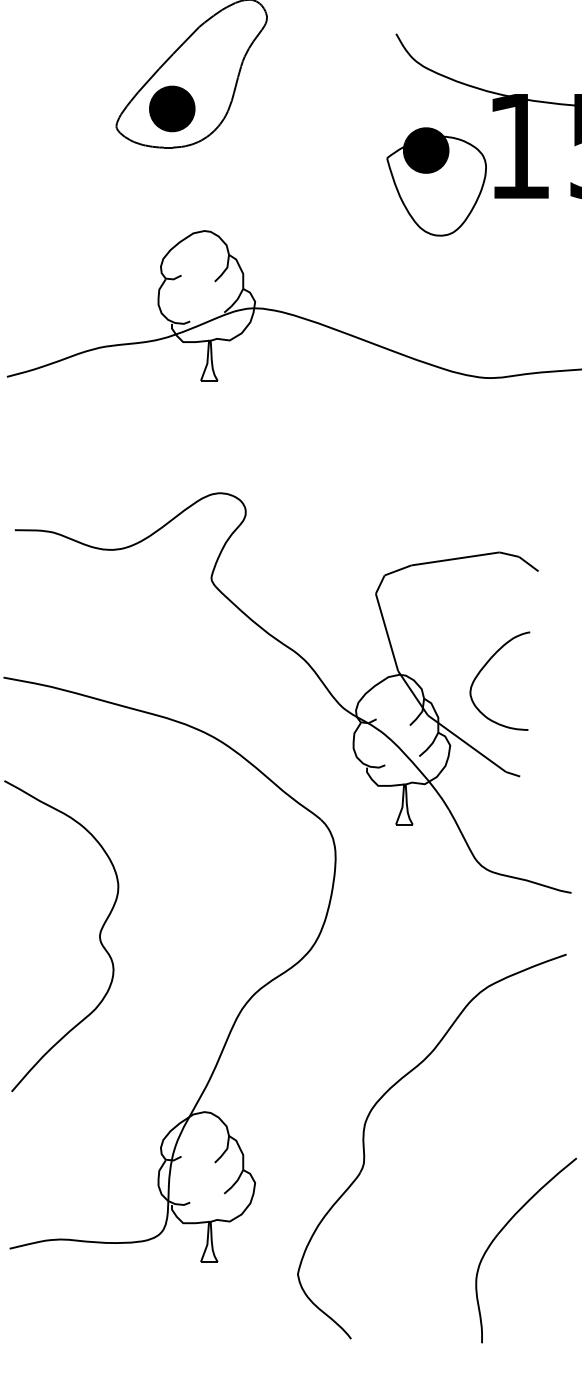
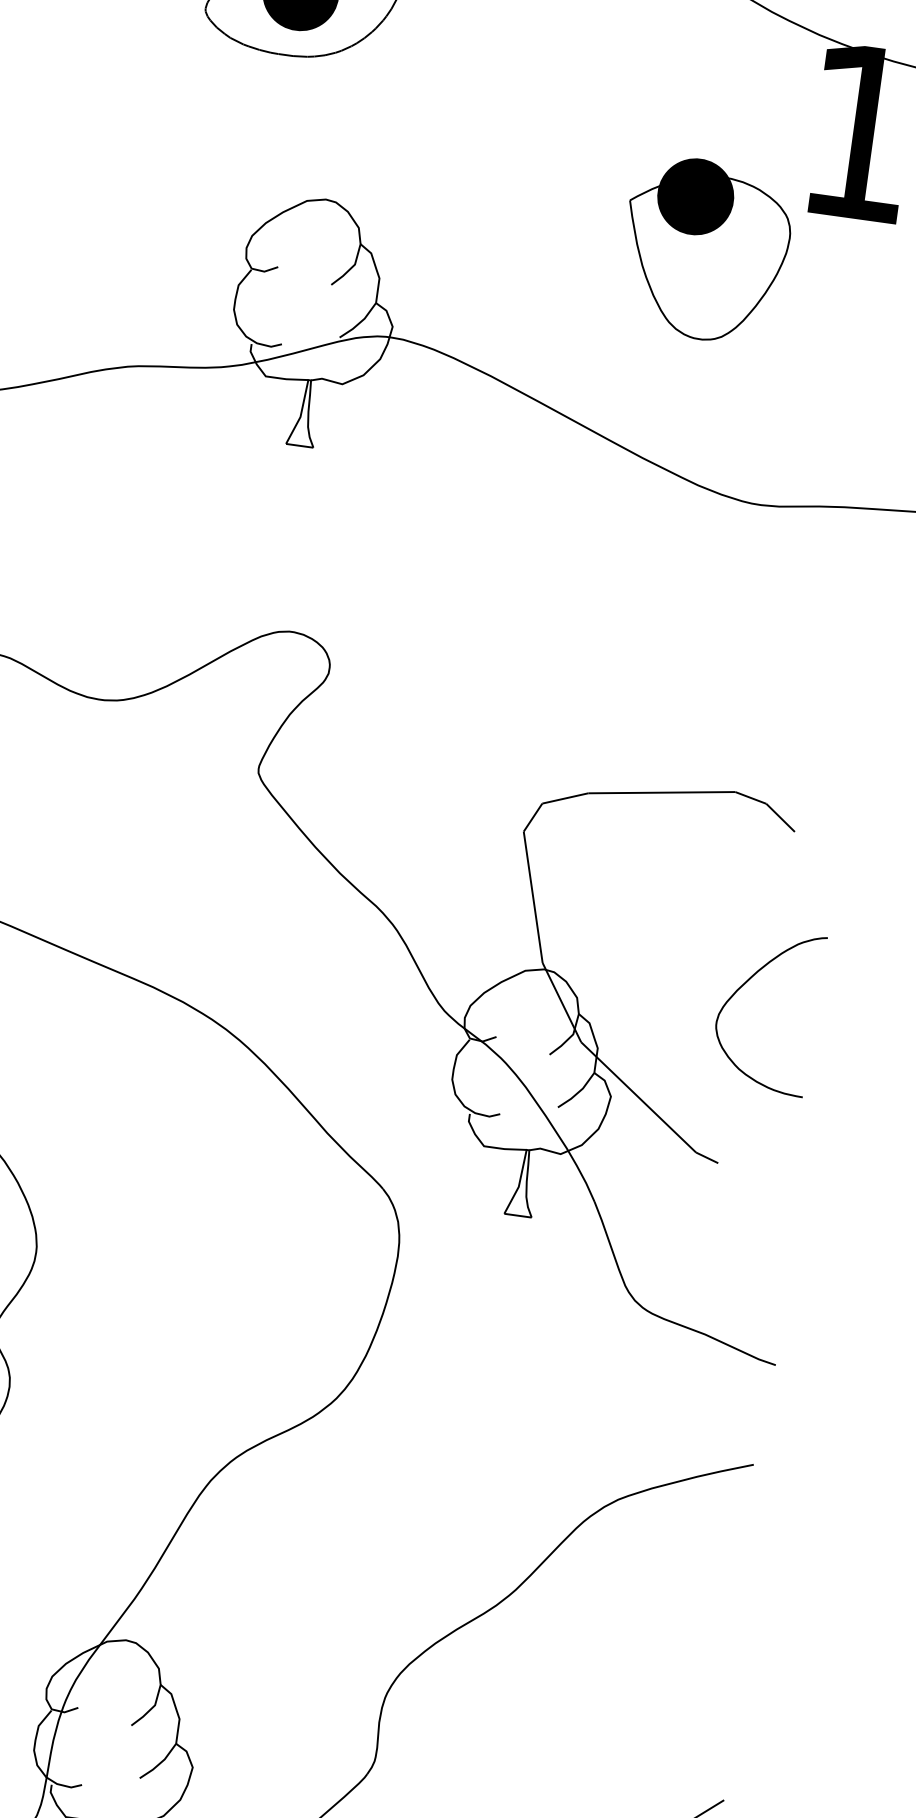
part: (436, 181) -> (705, 249), moved
curve: (482, 670) -> (741, 989), moved

